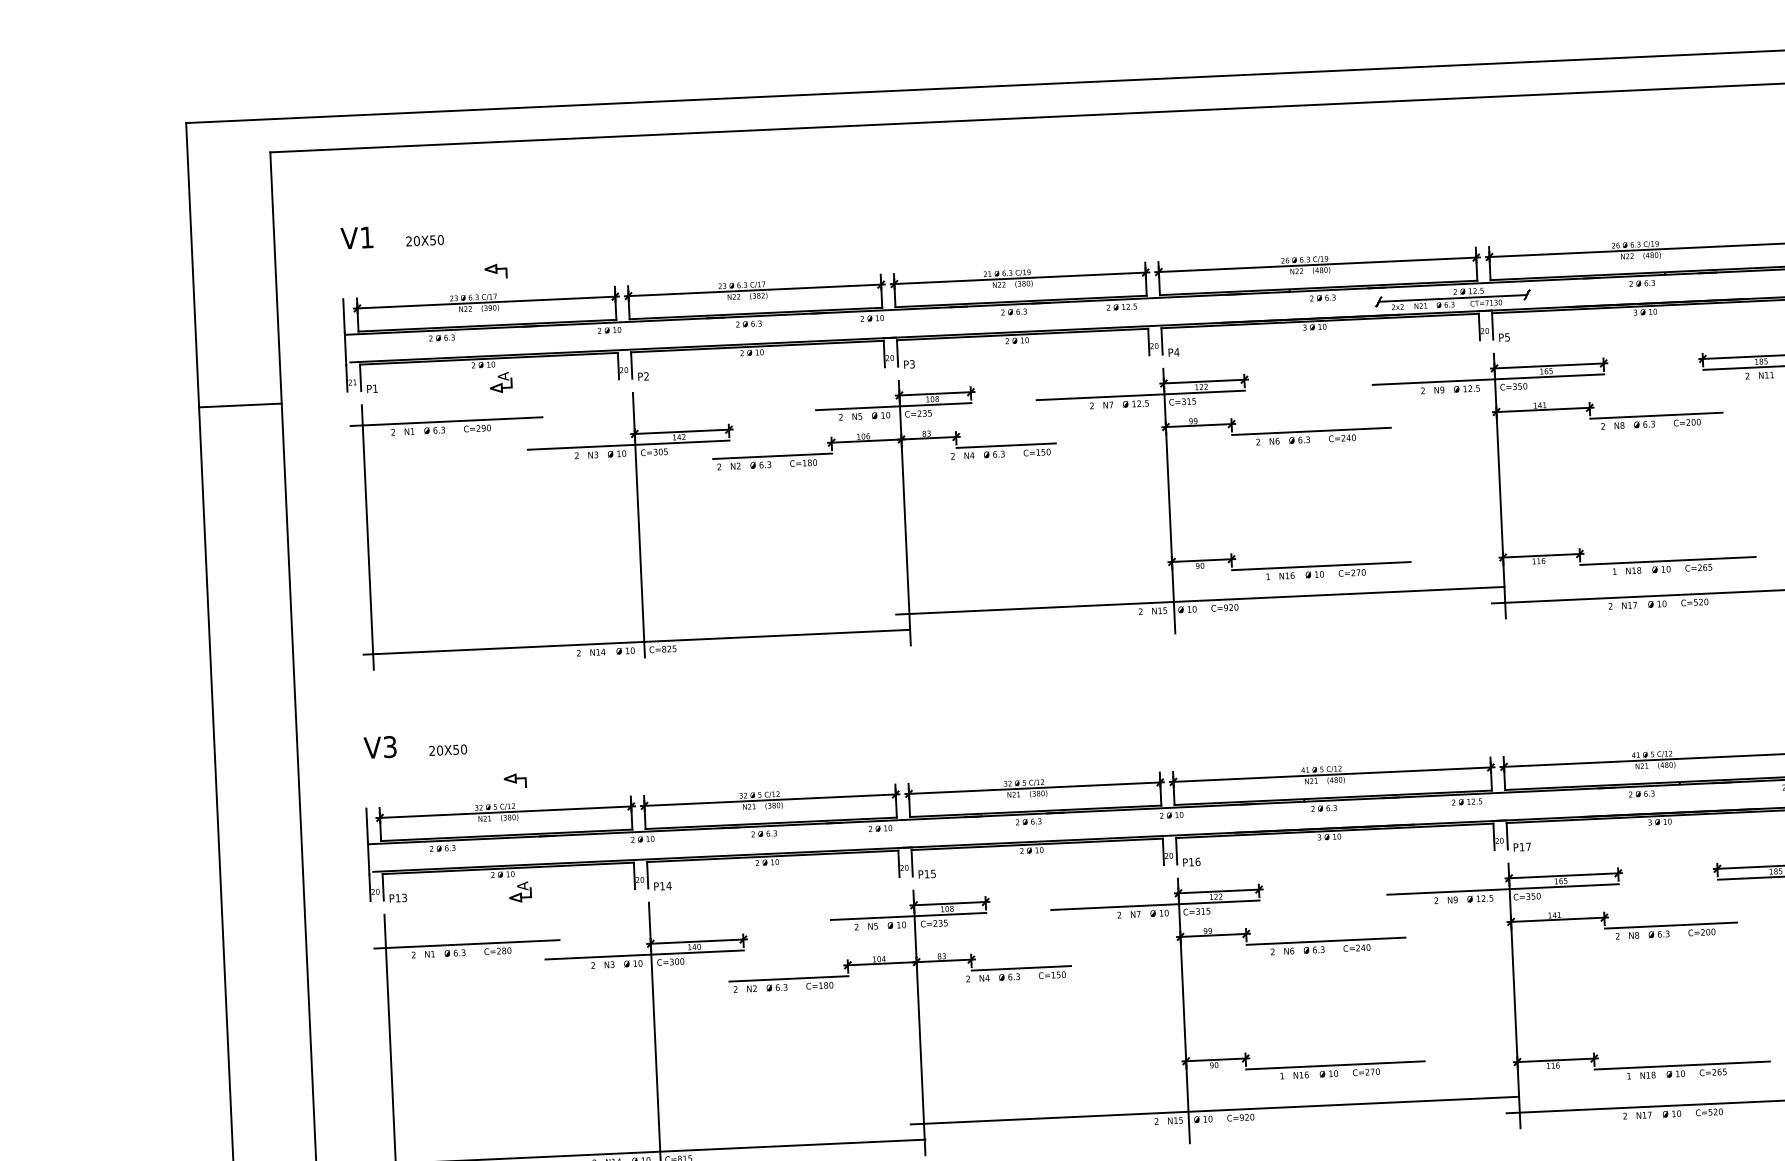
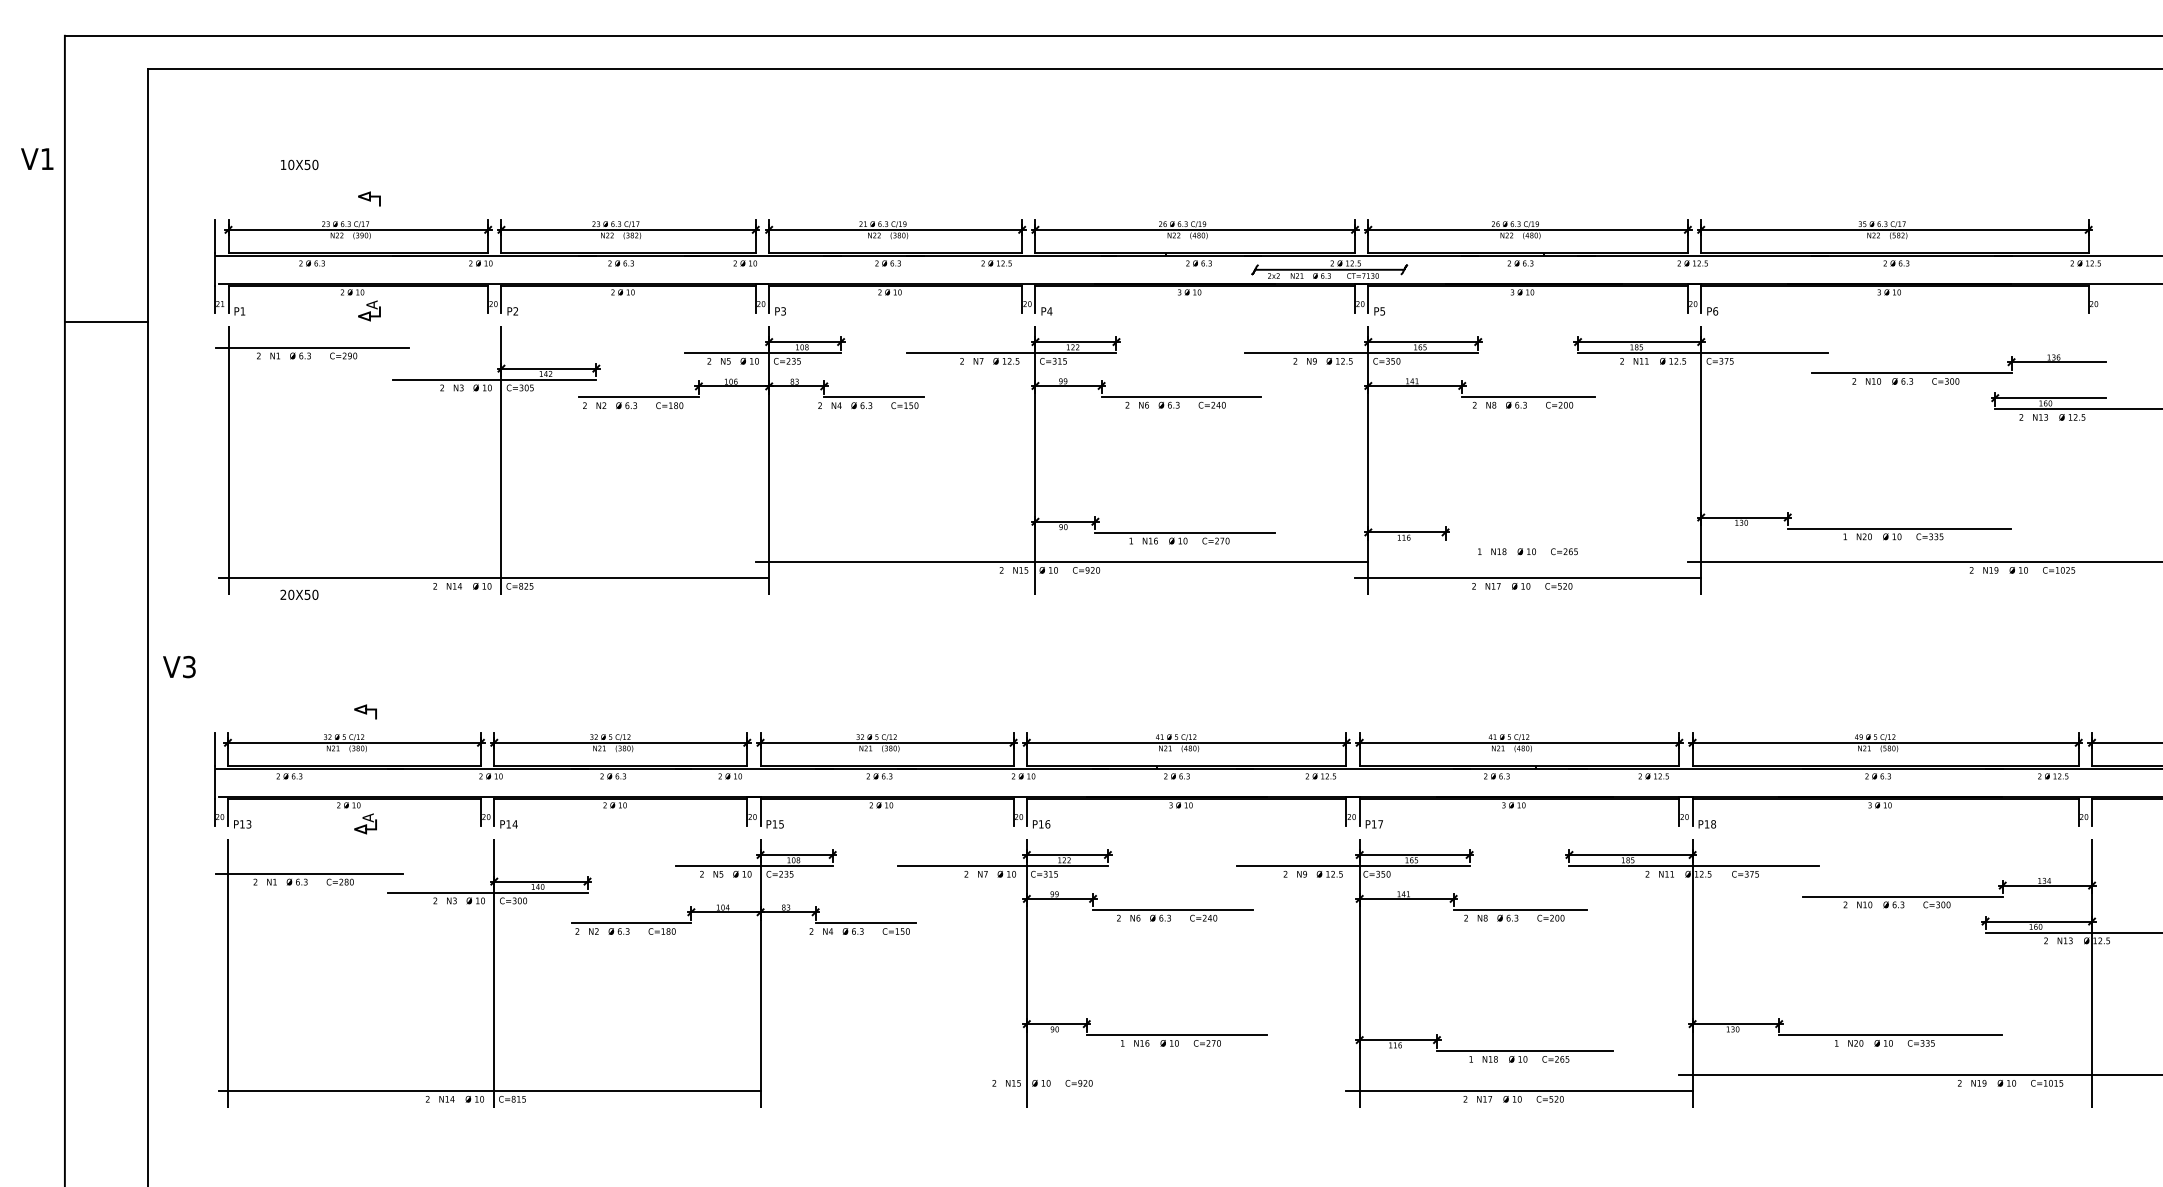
text: (357, 237) -> (37, 158), moved
text: (409, 241) -> (283, 164), 20X50 -> 10X50
line: (1667, 561) -> (1533, 543), removed
text: (380, 747) -> (179, 667), moved
text: (448, 749) -> (299, 594), moved
line: (1214, 1111) -> (1053, 1075), removed

